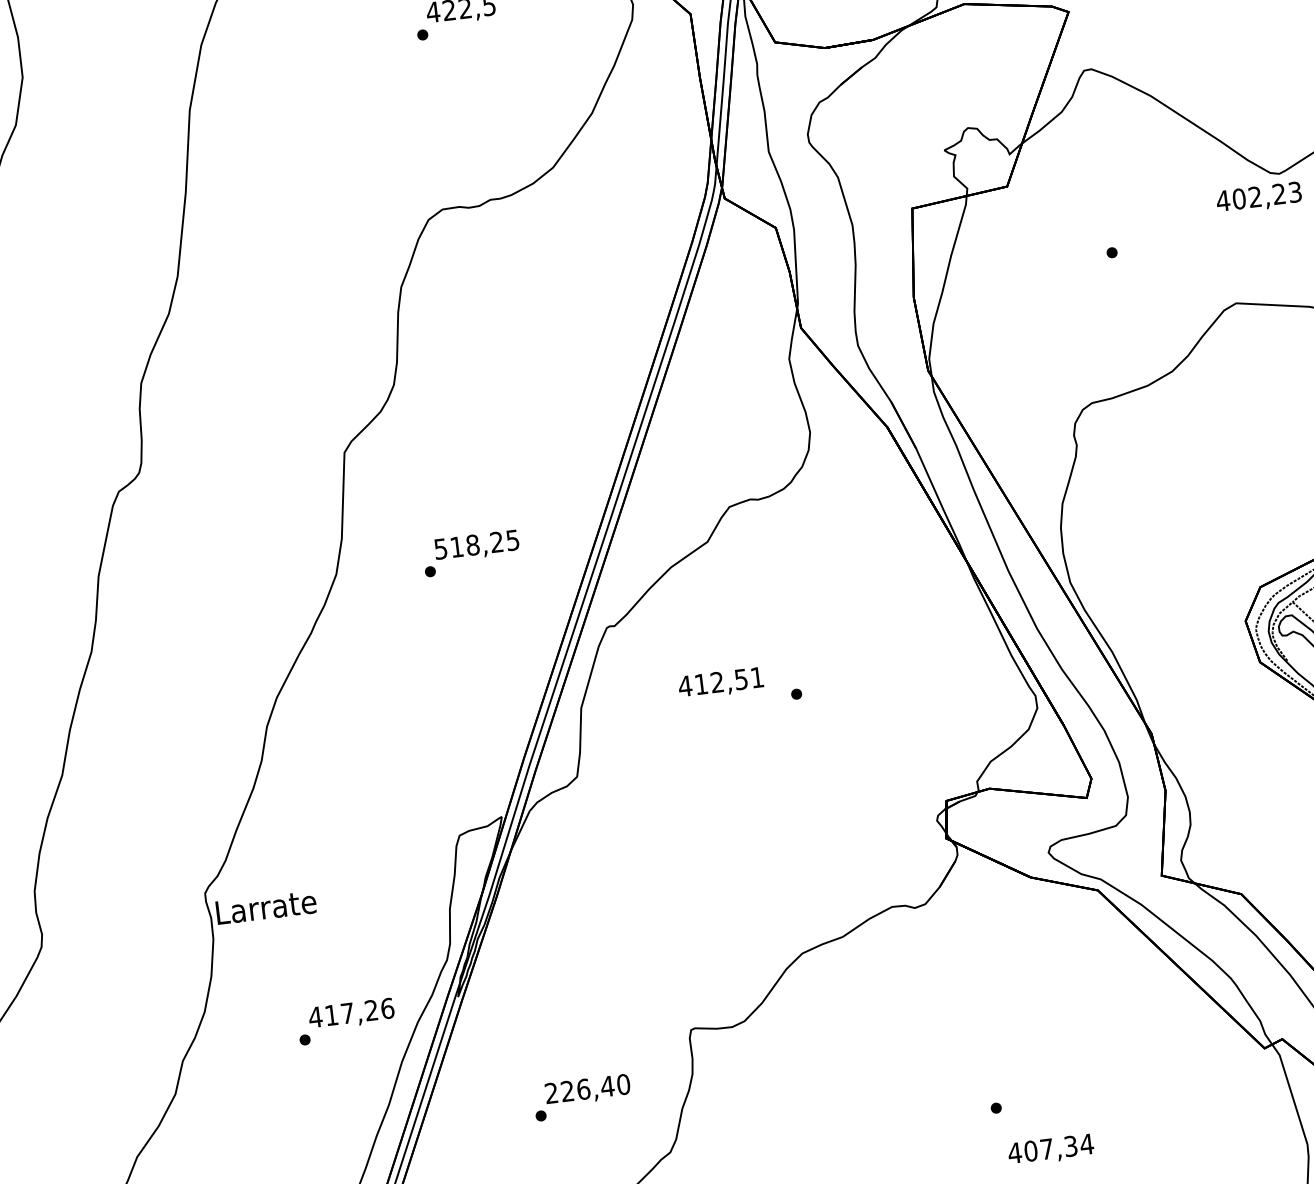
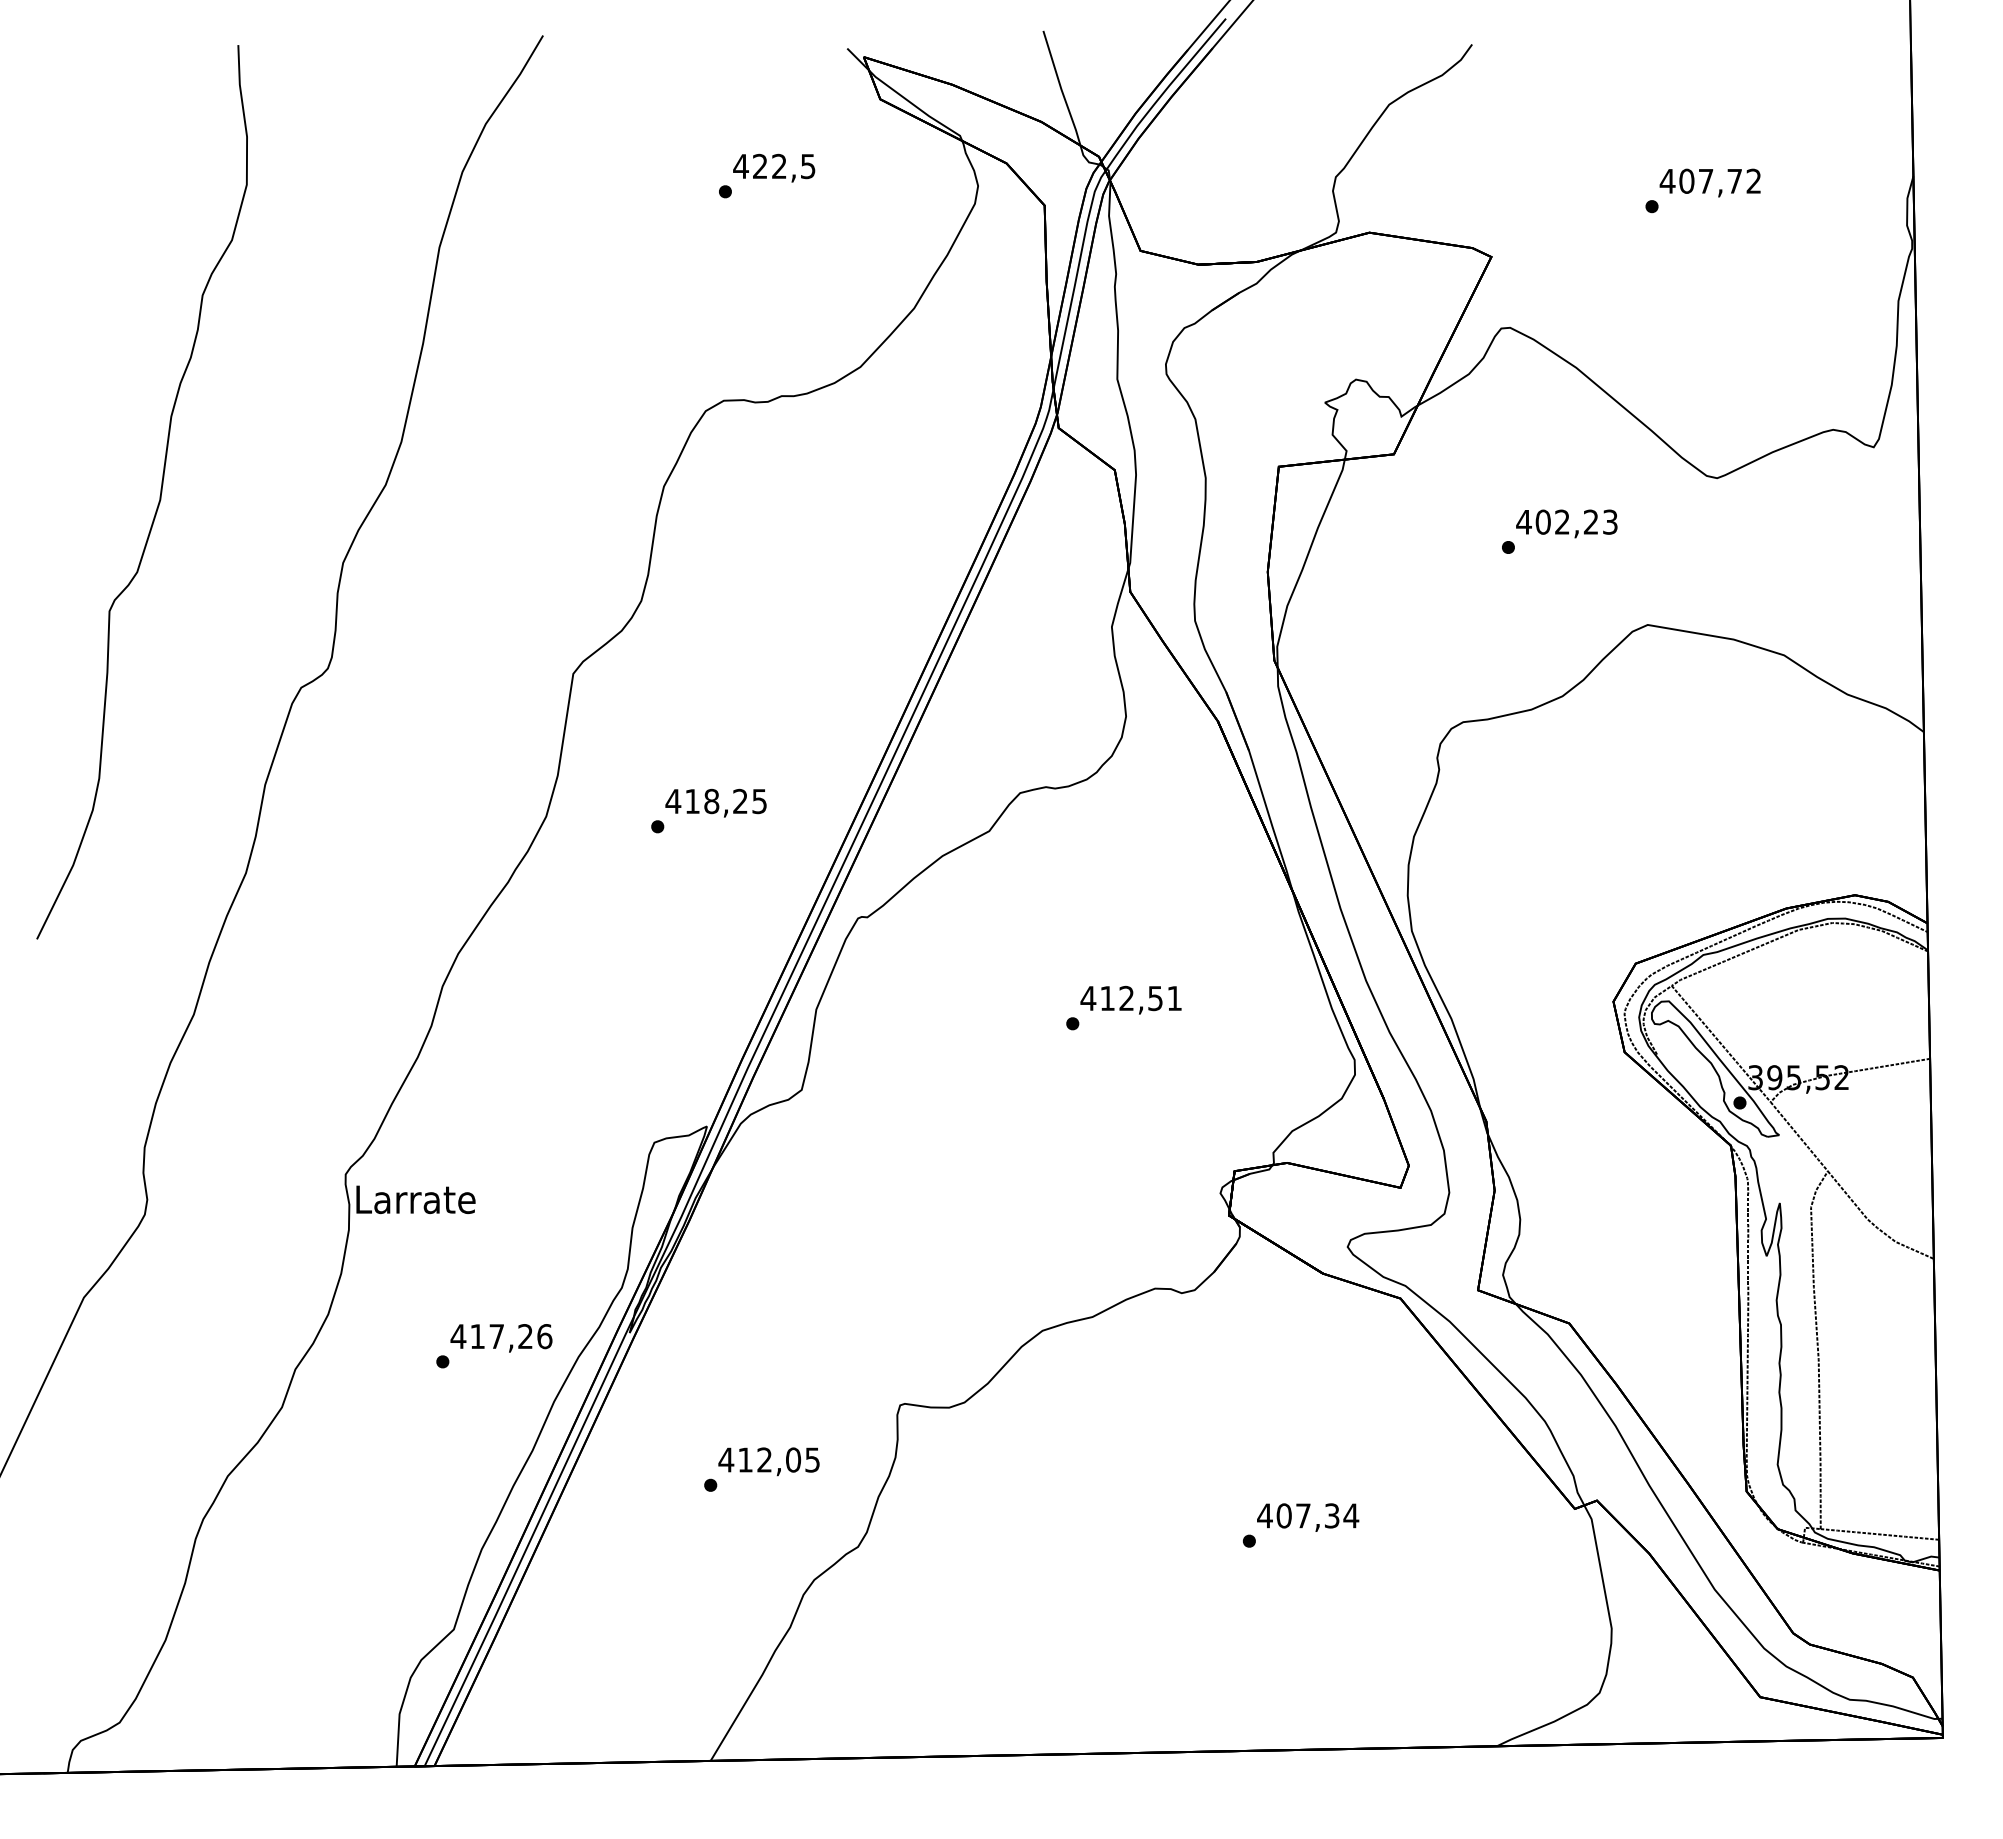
text: (1258, 197) -> (1566, 523), moved
text: (441, 549) -> (673, 801), 518,25 -> 418,25
text: (720, 682) -> (1130, 999), moved
text: (587, 1088) -> (769, 1459), 226,40 -> 412,05
text: (1051, 1150) -> (1308, 1517), moved

